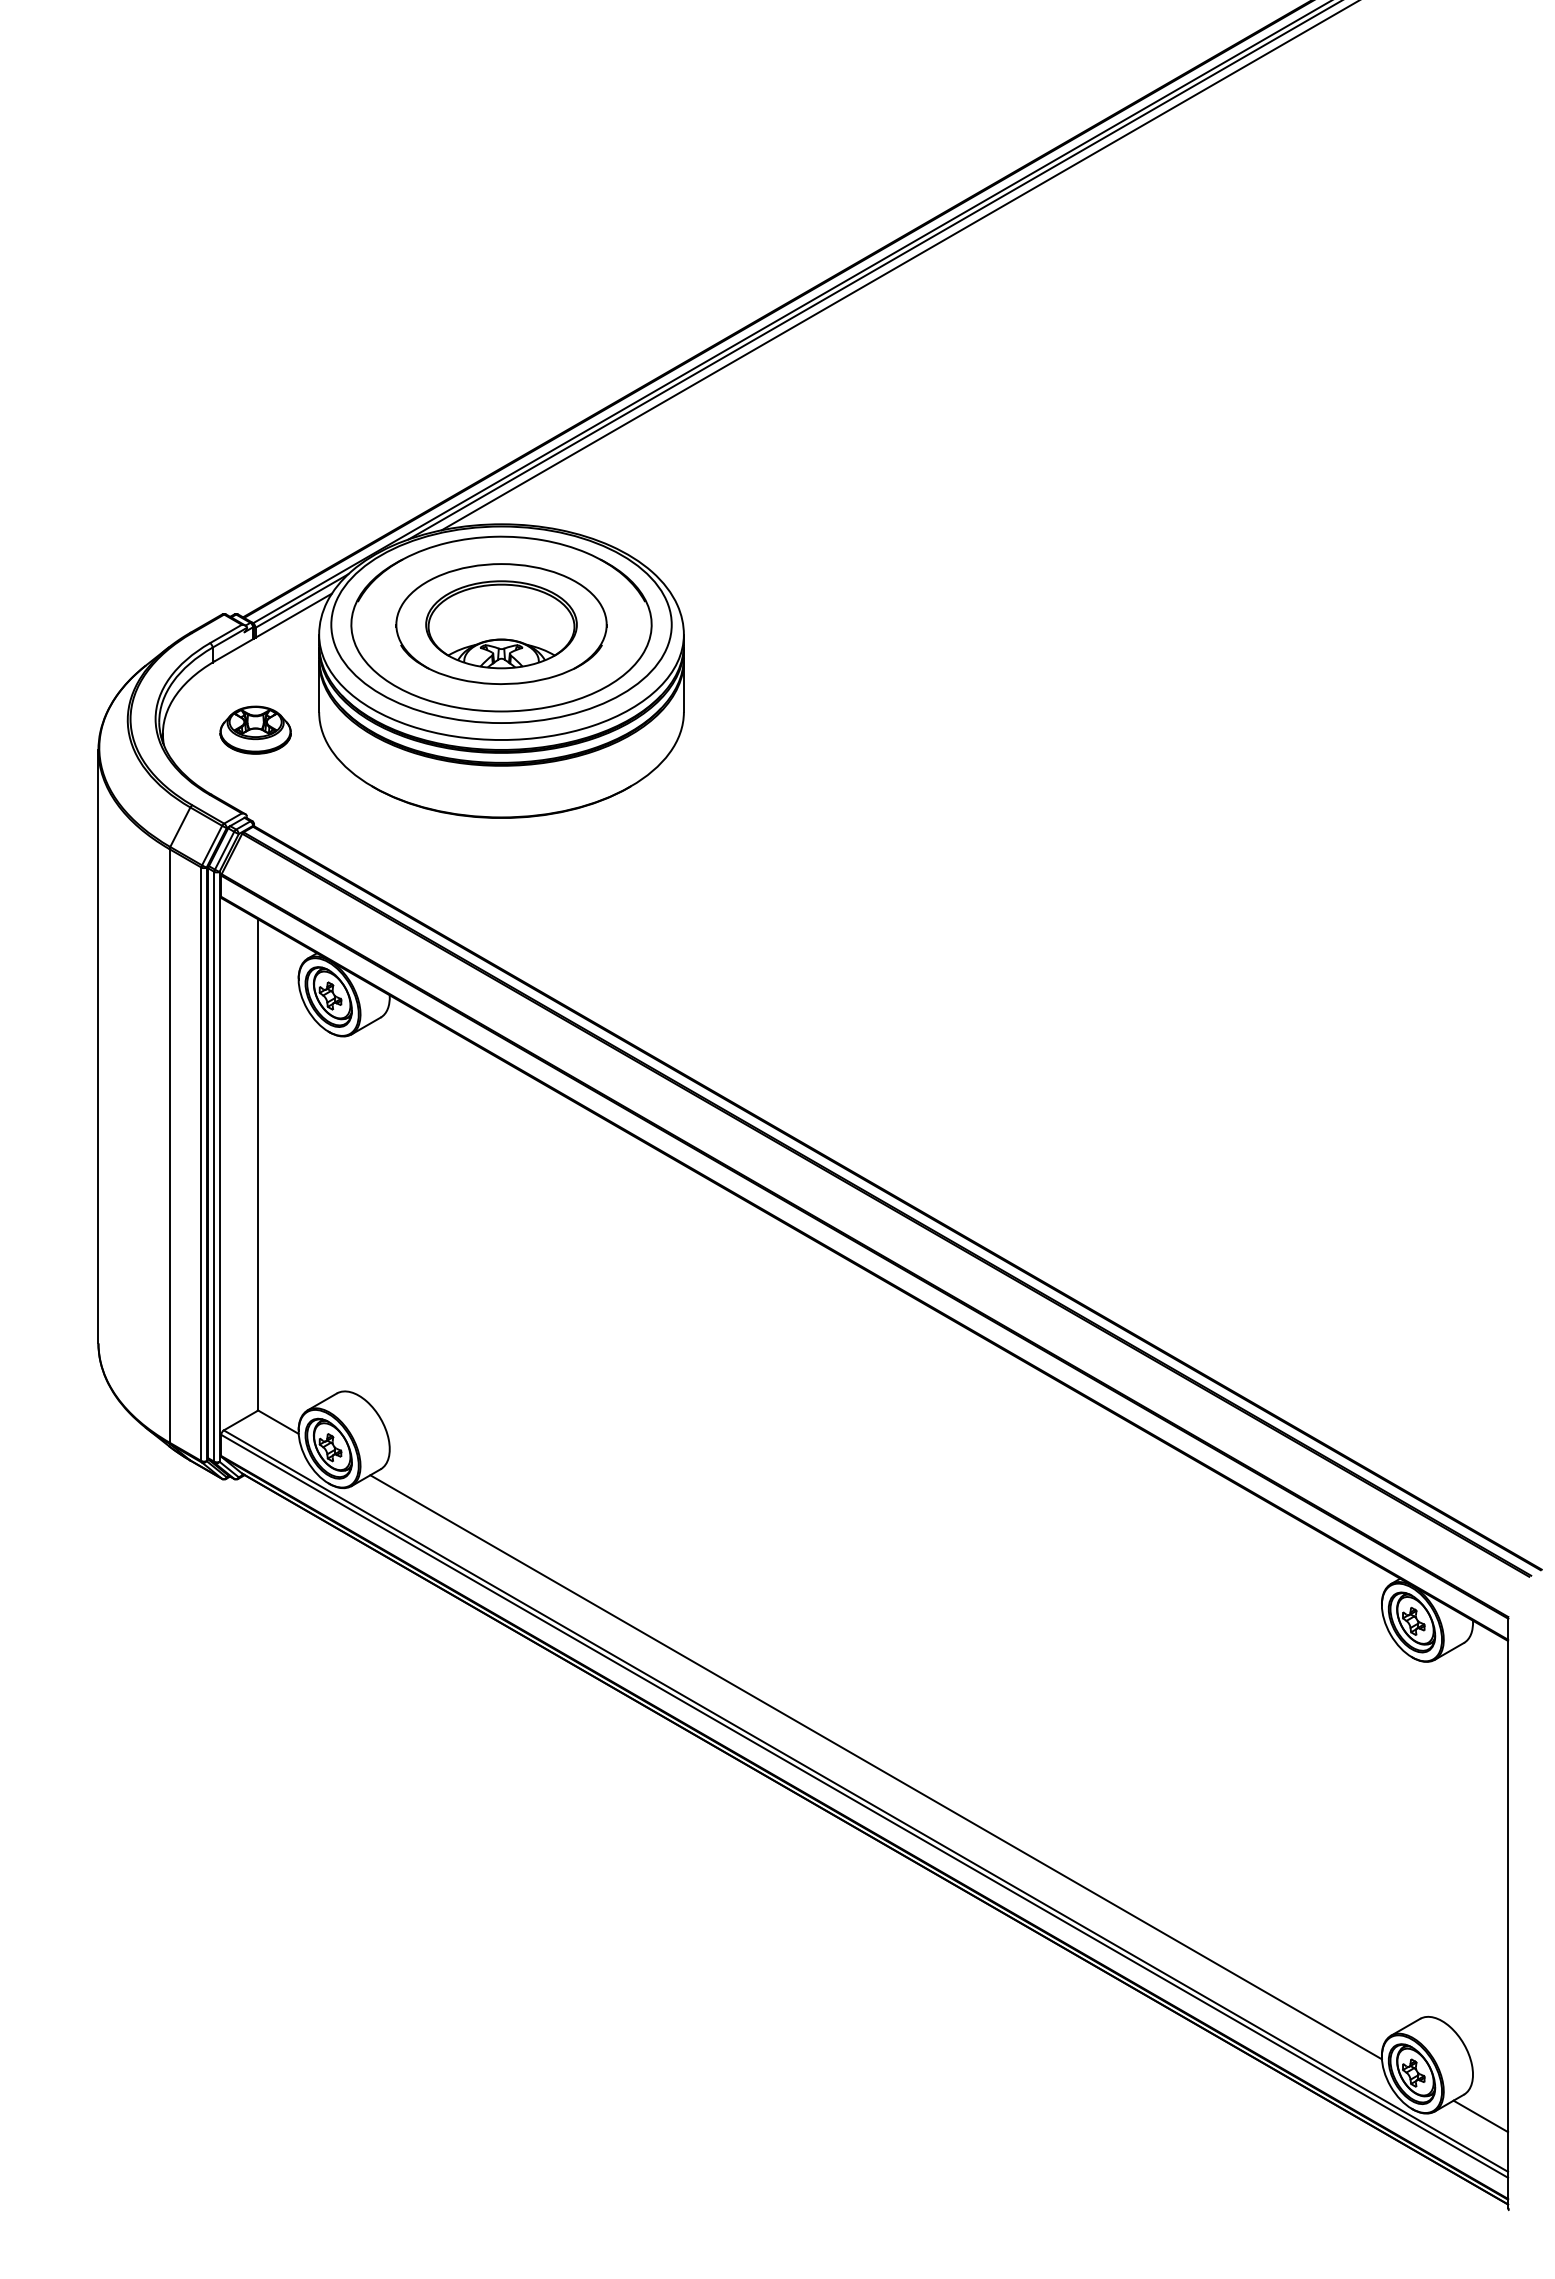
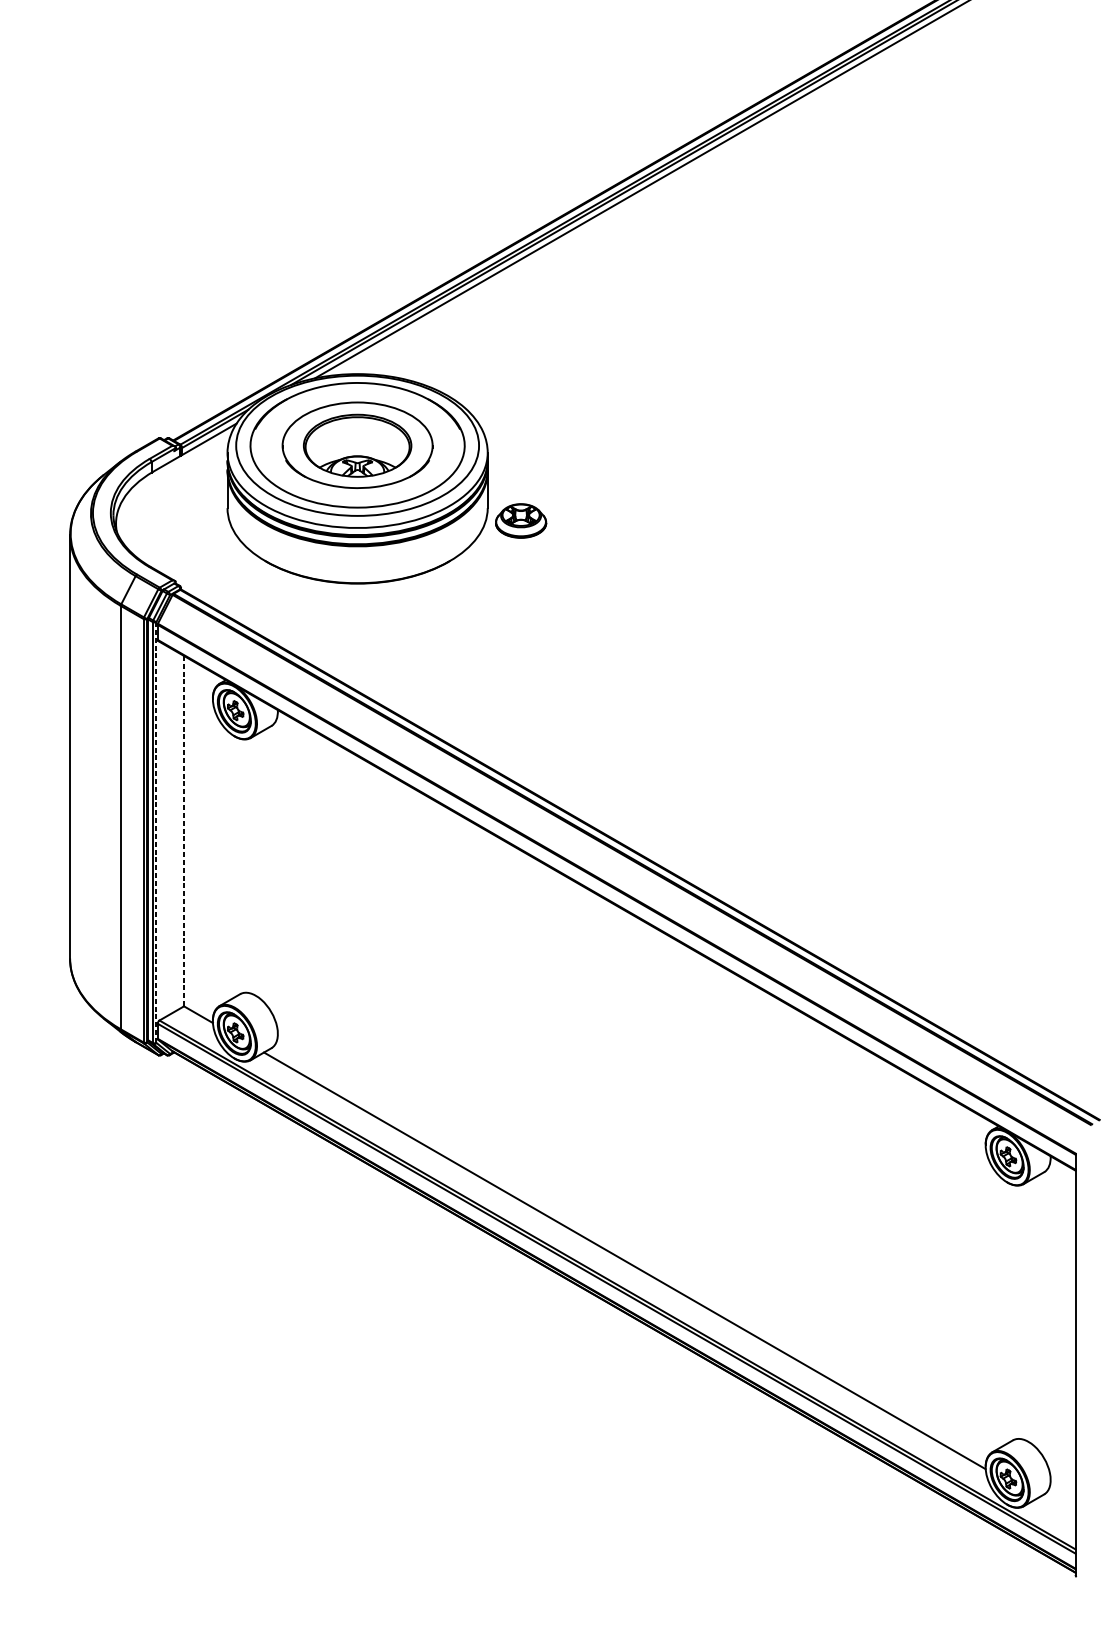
part: (255, 729) -> (520, 520), moved
line: (257, 1164) -> (183, 830), solid -> dashed
line: (219, 1166) -> (156, 832), solid -> dashed
line: (1480, 2116) -> (1056, 1509), removed

